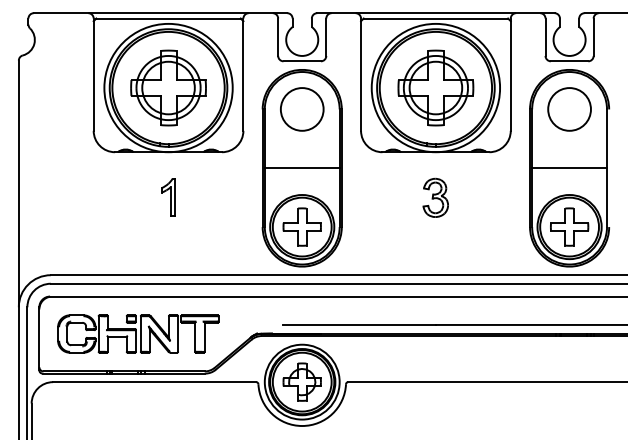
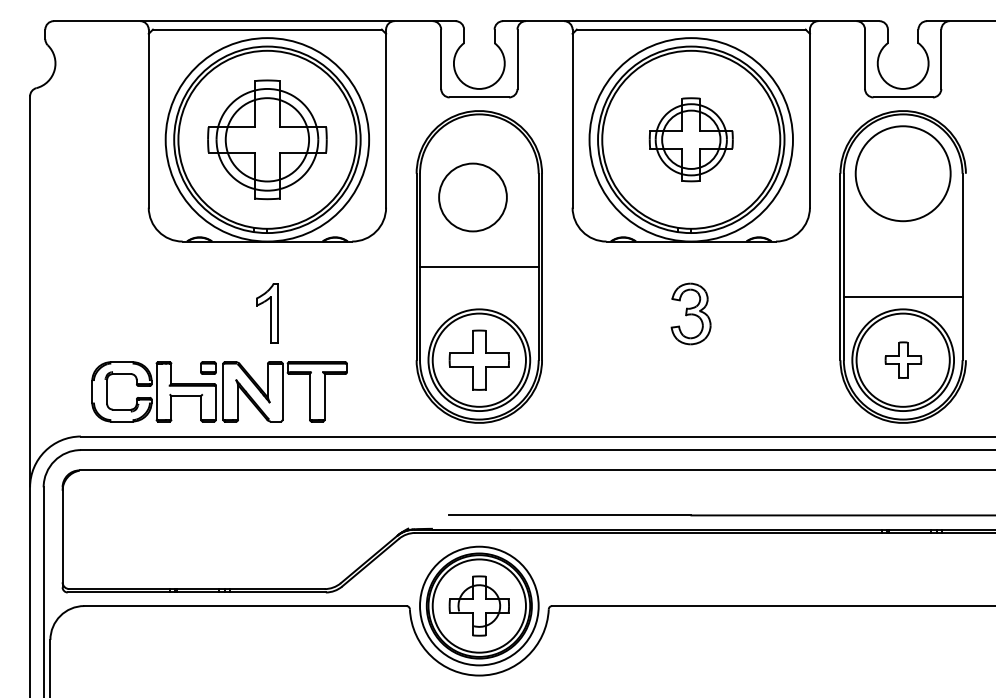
part: (435, 87) -> (690, 138), size x0.7
circle: (302, 109) -> (473, 197), moved
circle: (569, 109) -> (903, 173), size x1.4
line: (569, 168) -> (903, 297), moved
part: (569, 226) -> (903, 359), size x0.6
part: (138, 333) -> (219, 391), moved

